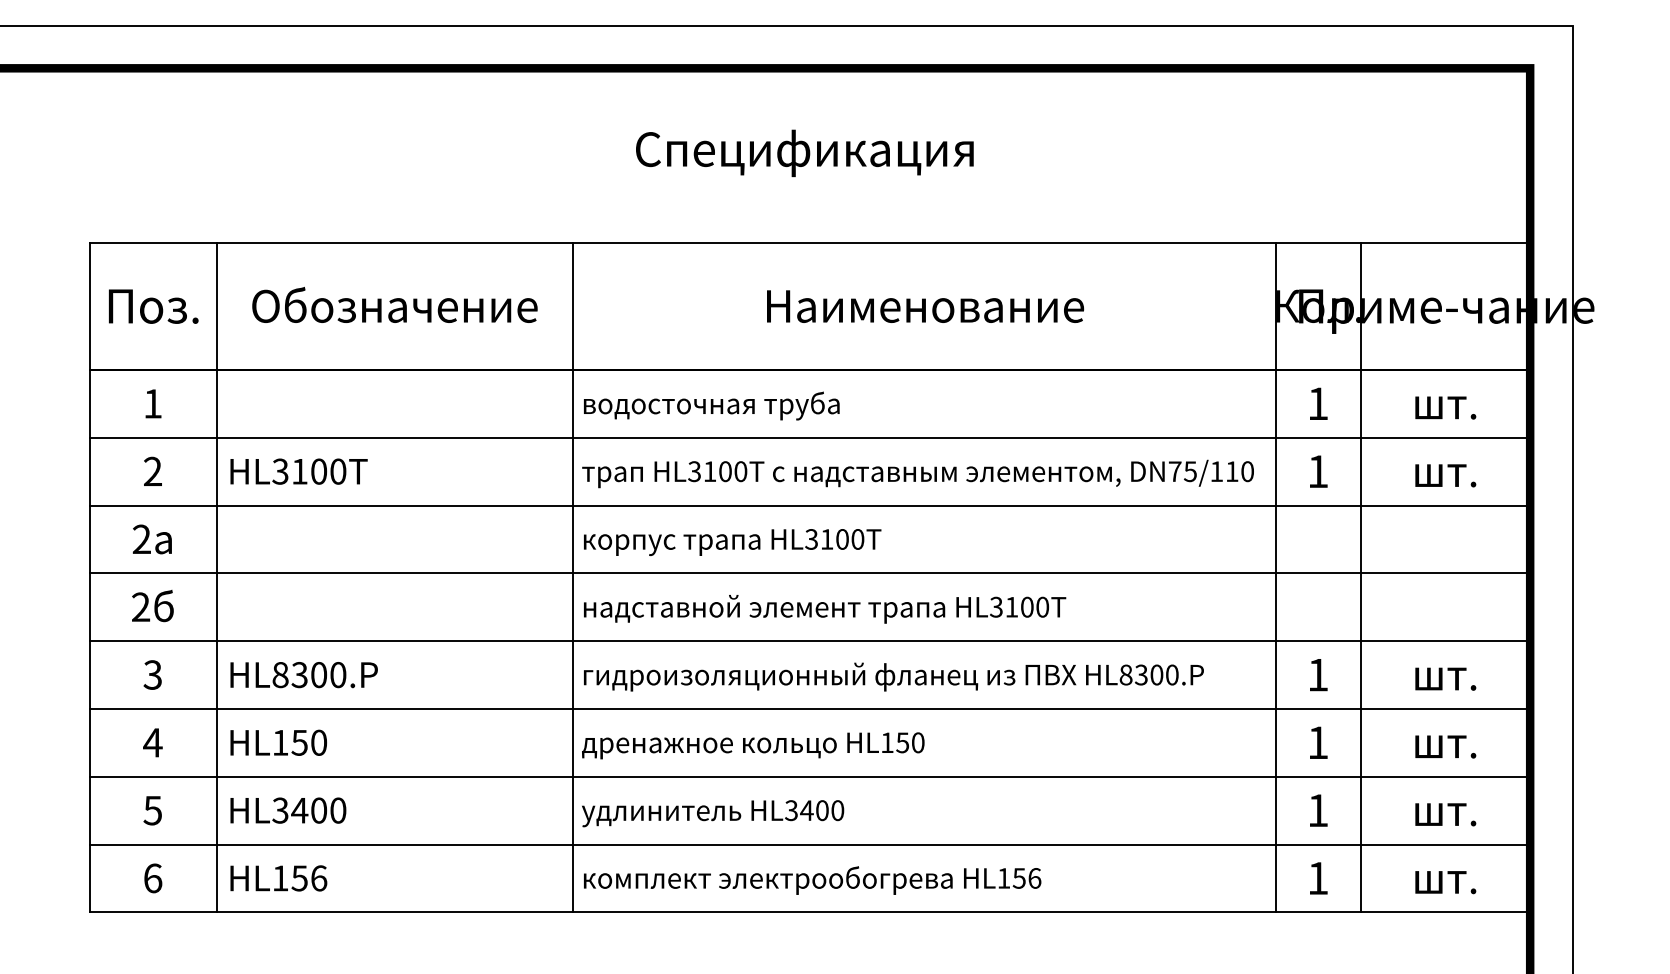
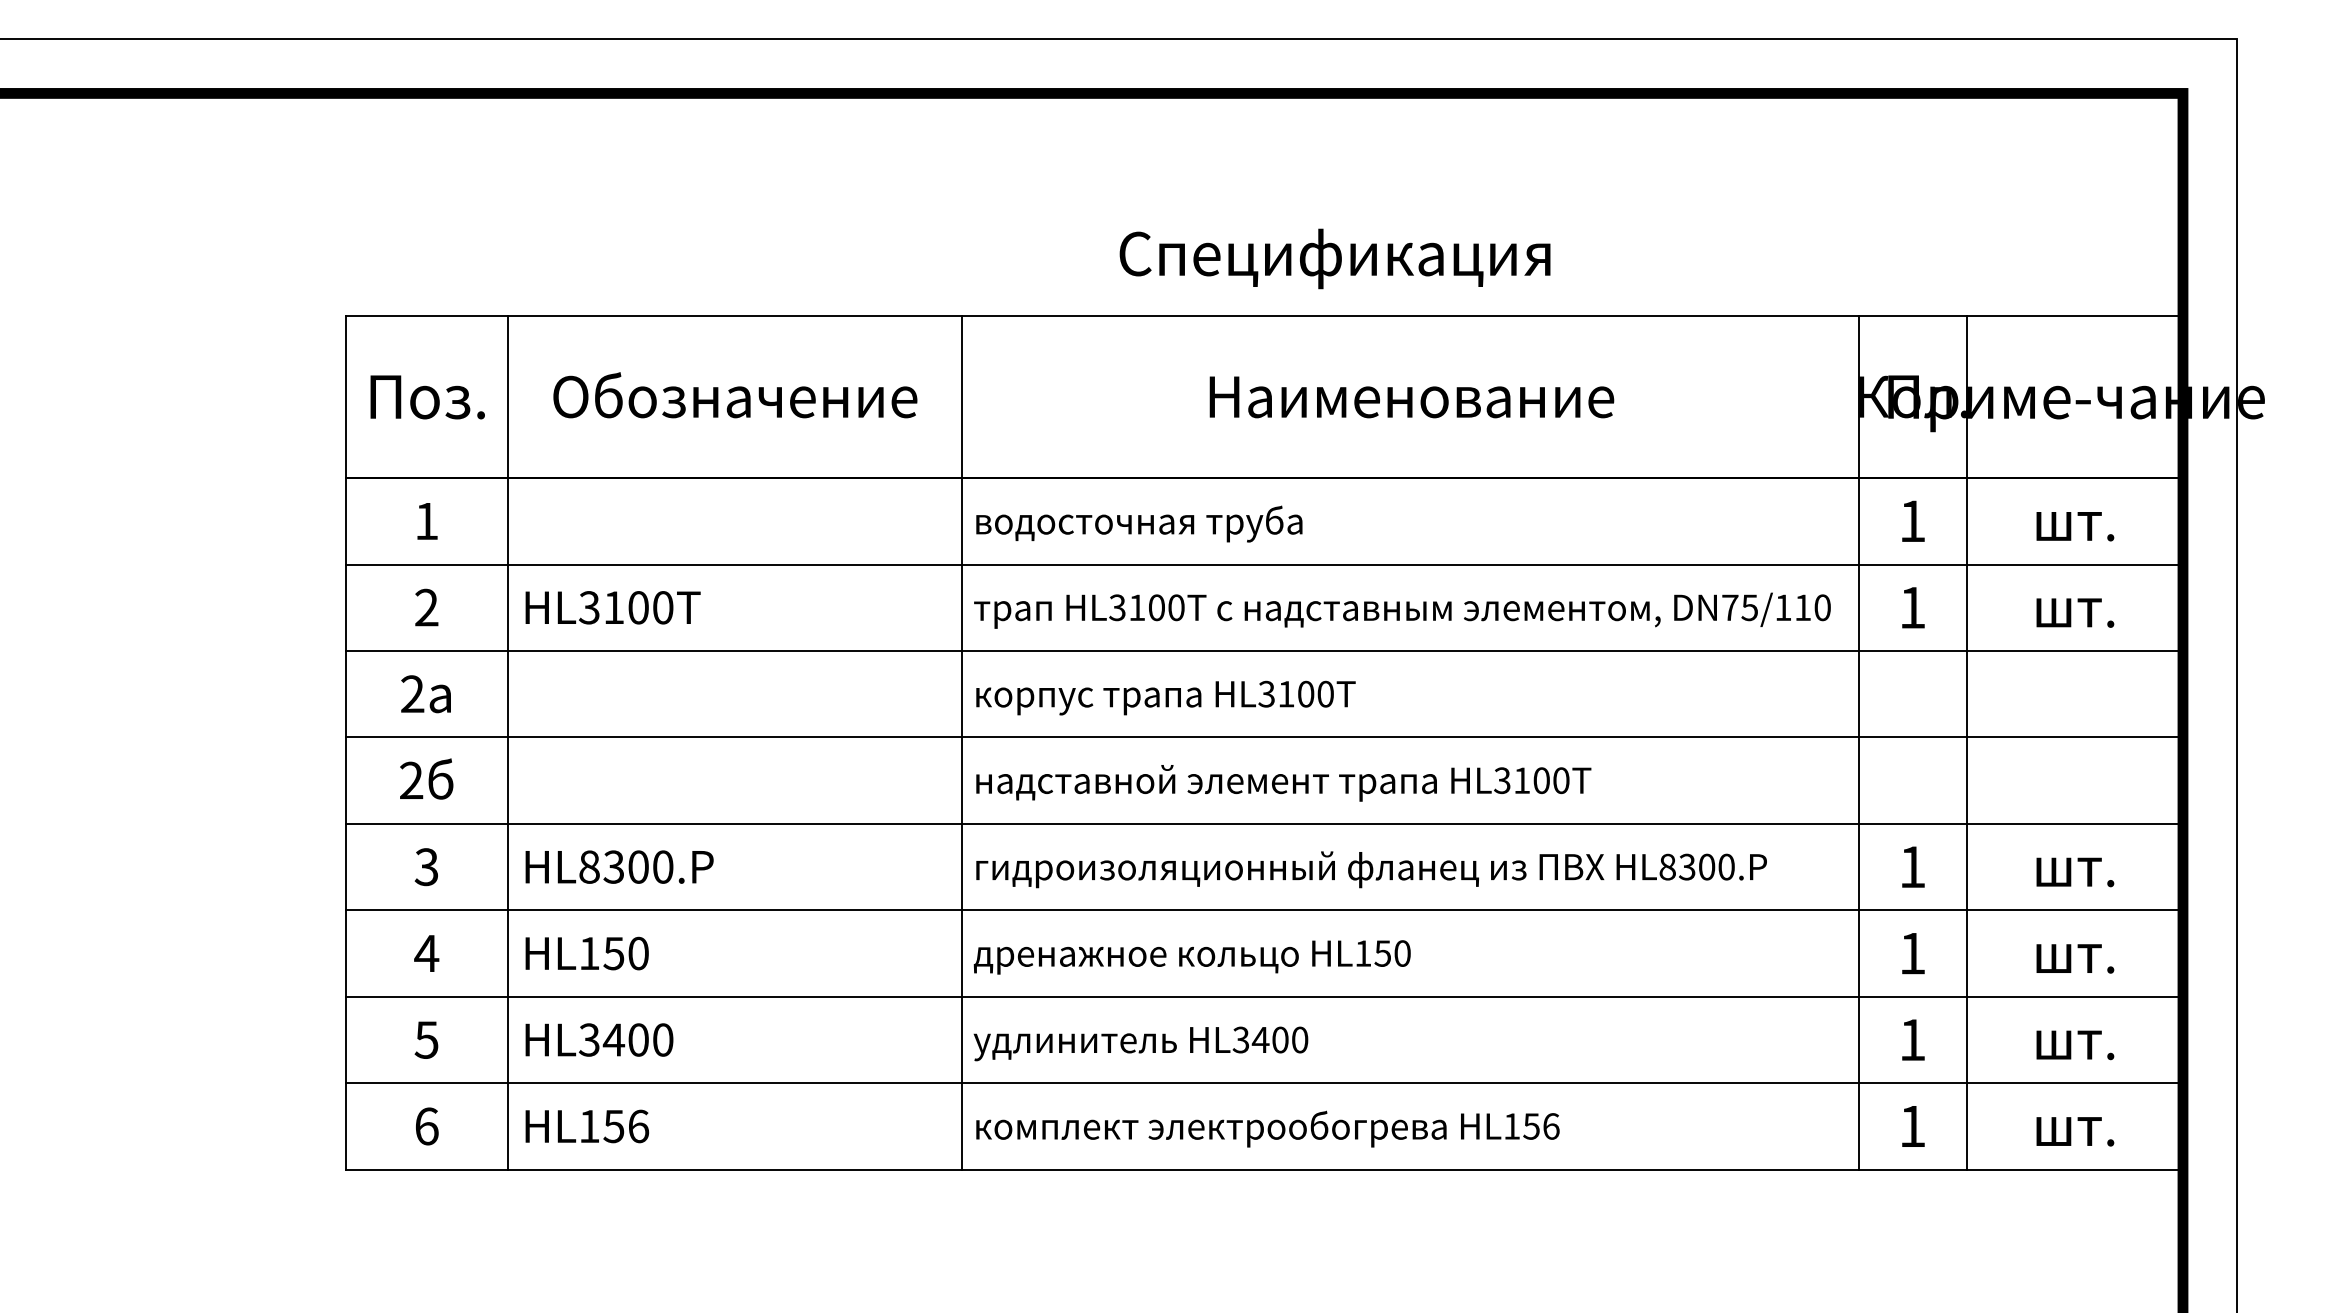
text: (804, 153) -> (1334, 258), moved

